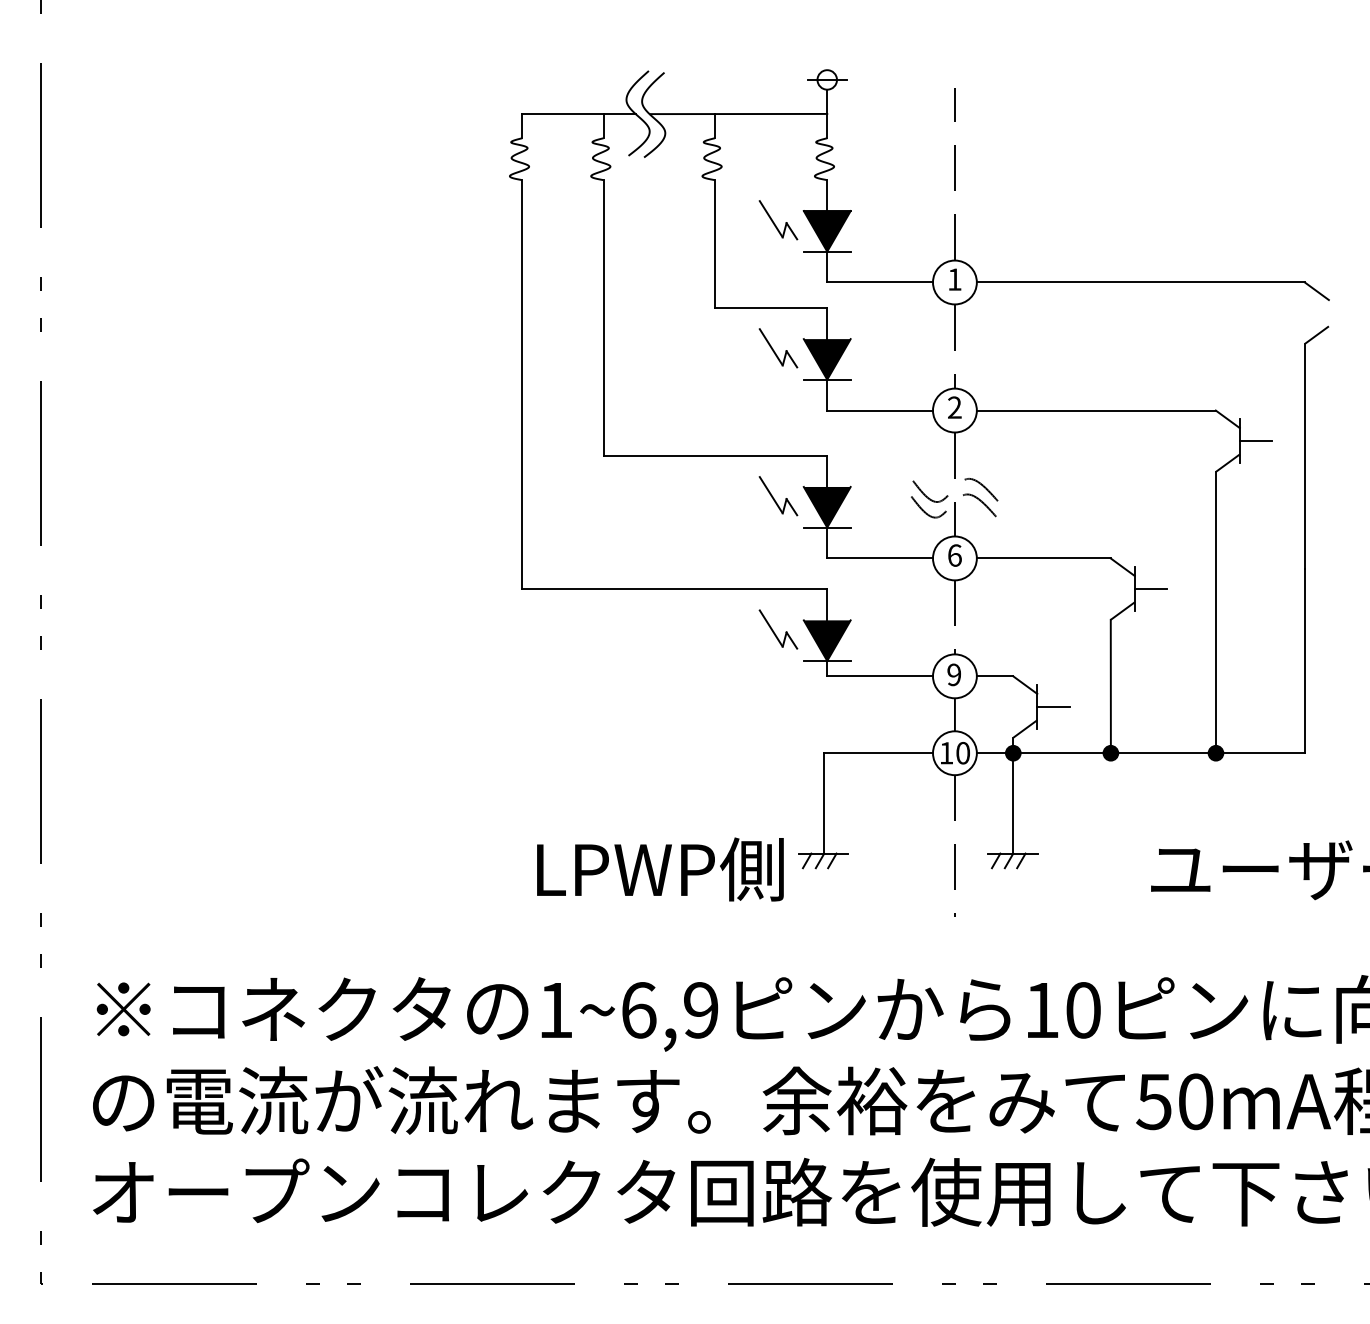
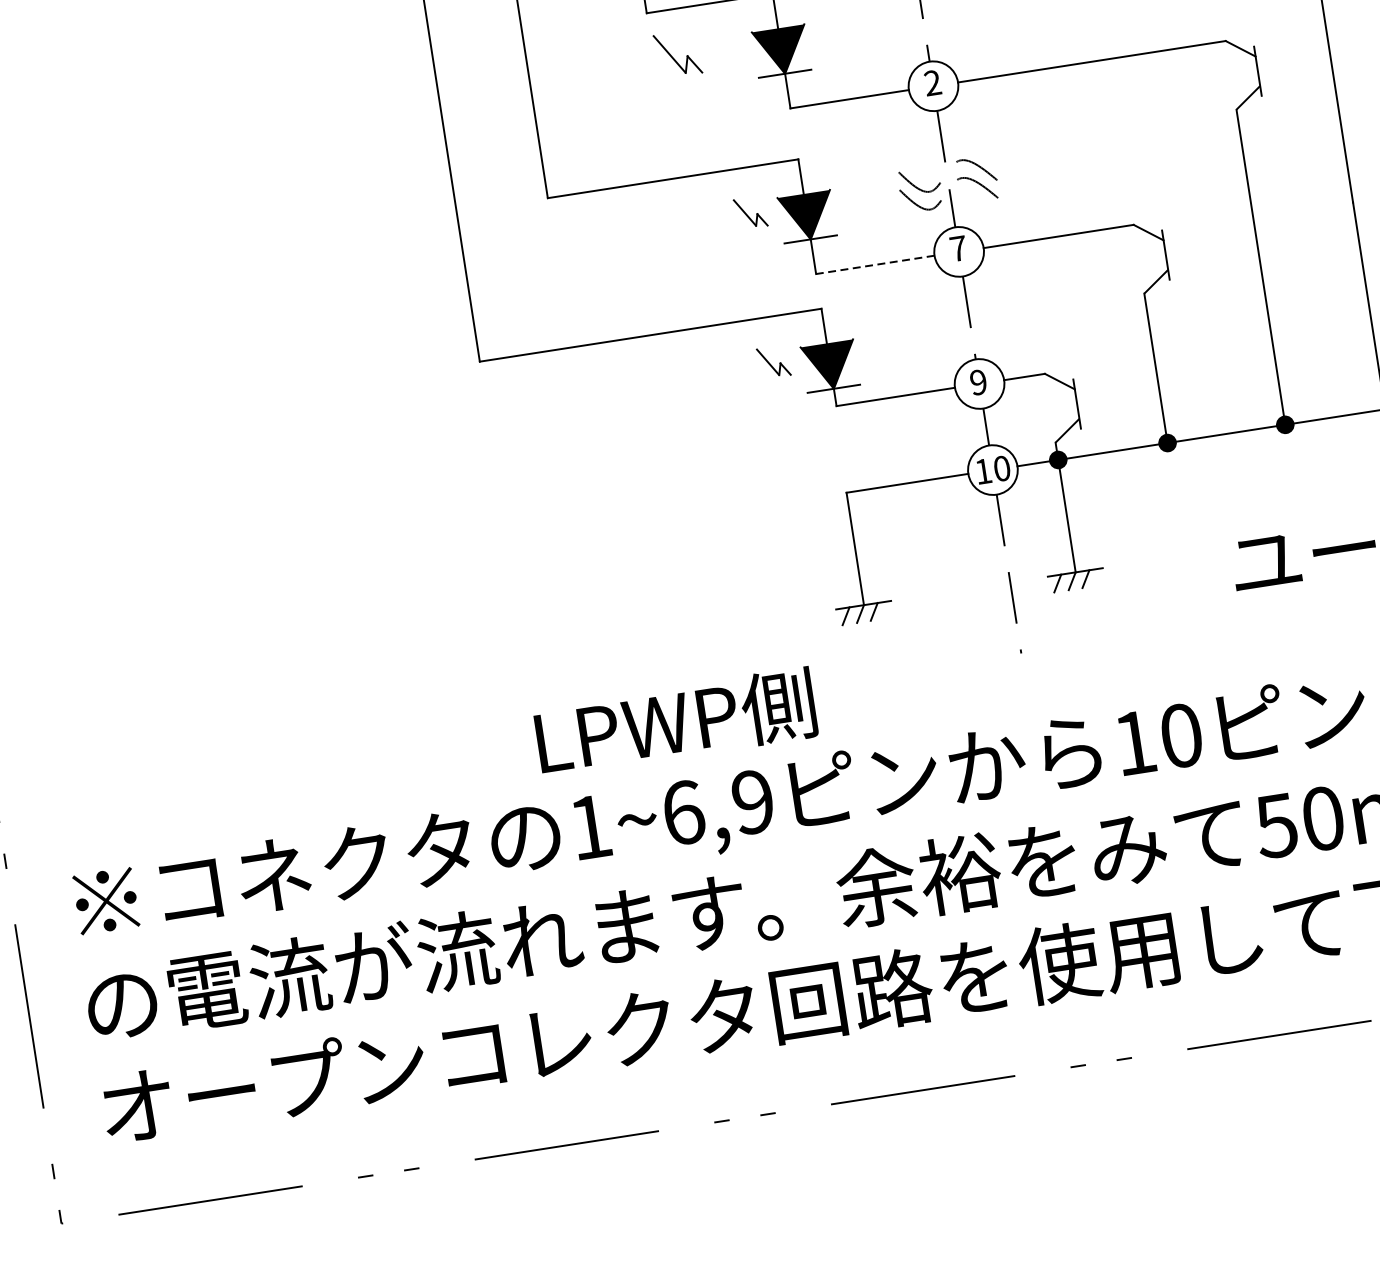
part: (778, 348) -> (678, 54), moved
line: (1255, 441) -> (1275, 68), removed
part: (778, 496) -> (750, 213), size x0.7
text: (954, 555) -> (958, 248), 6 -> 7
line: (880, 558) -> (875, 264), solid -> dashed
line: (1150, 589) -> (1183, 252), removed
part: (778, 629) -> (773, 362), size x0.7
line: (1053, 707) -> (1095, 401), removed
text: (660, 869) -> (675, 722), moved

